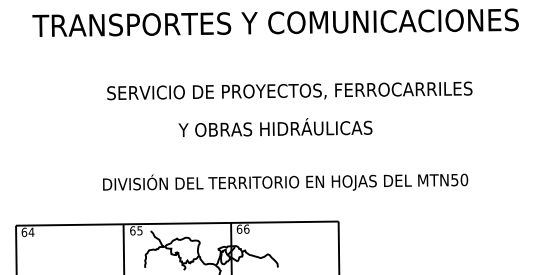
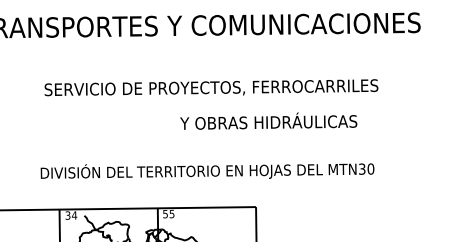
text: (275, 127) -> (268, 121), moved
text: (454, 179) -> (361, 168), MTN50 -> MTN30
text: (242, 228) -> (168, 213), 66 -> 55
text: (136, 230) -> (71, 215), 65 -> 34

